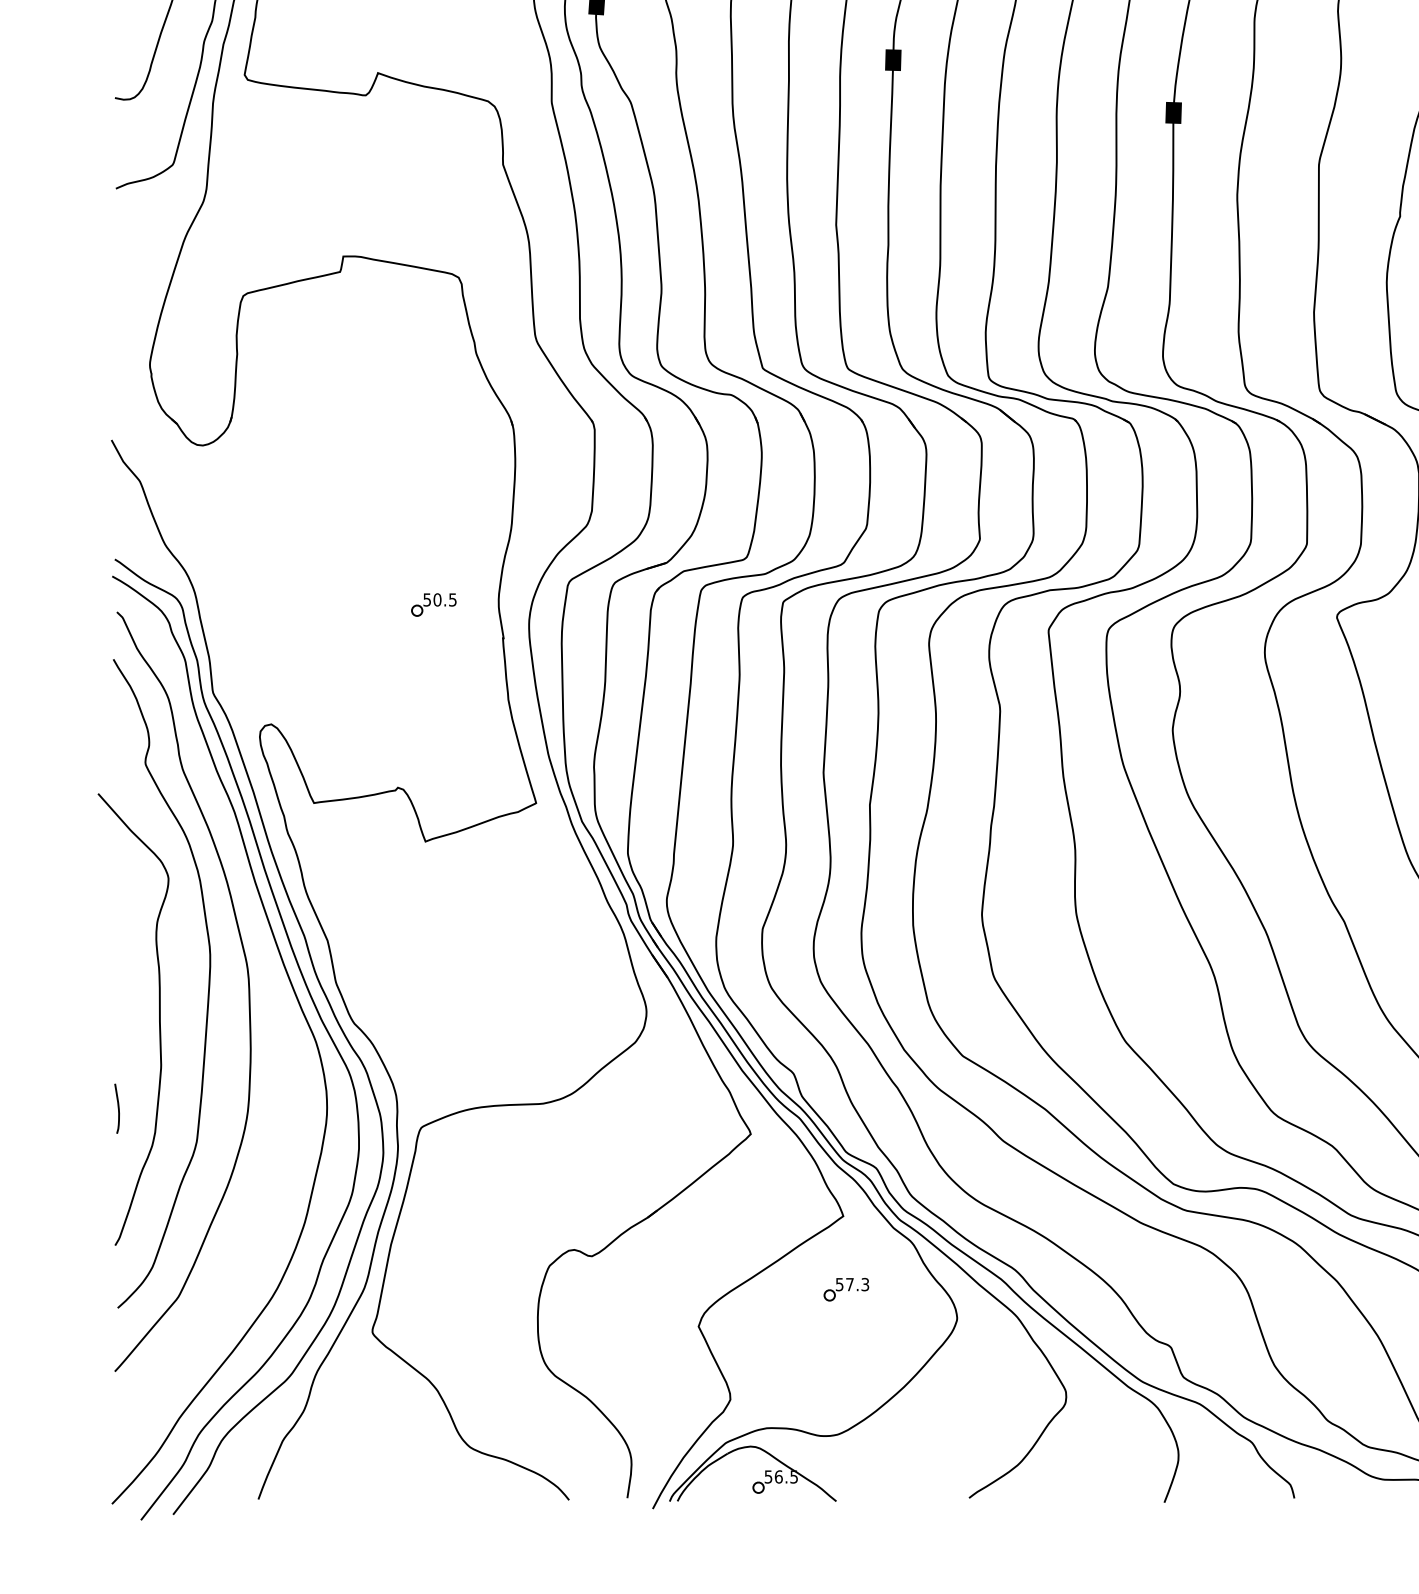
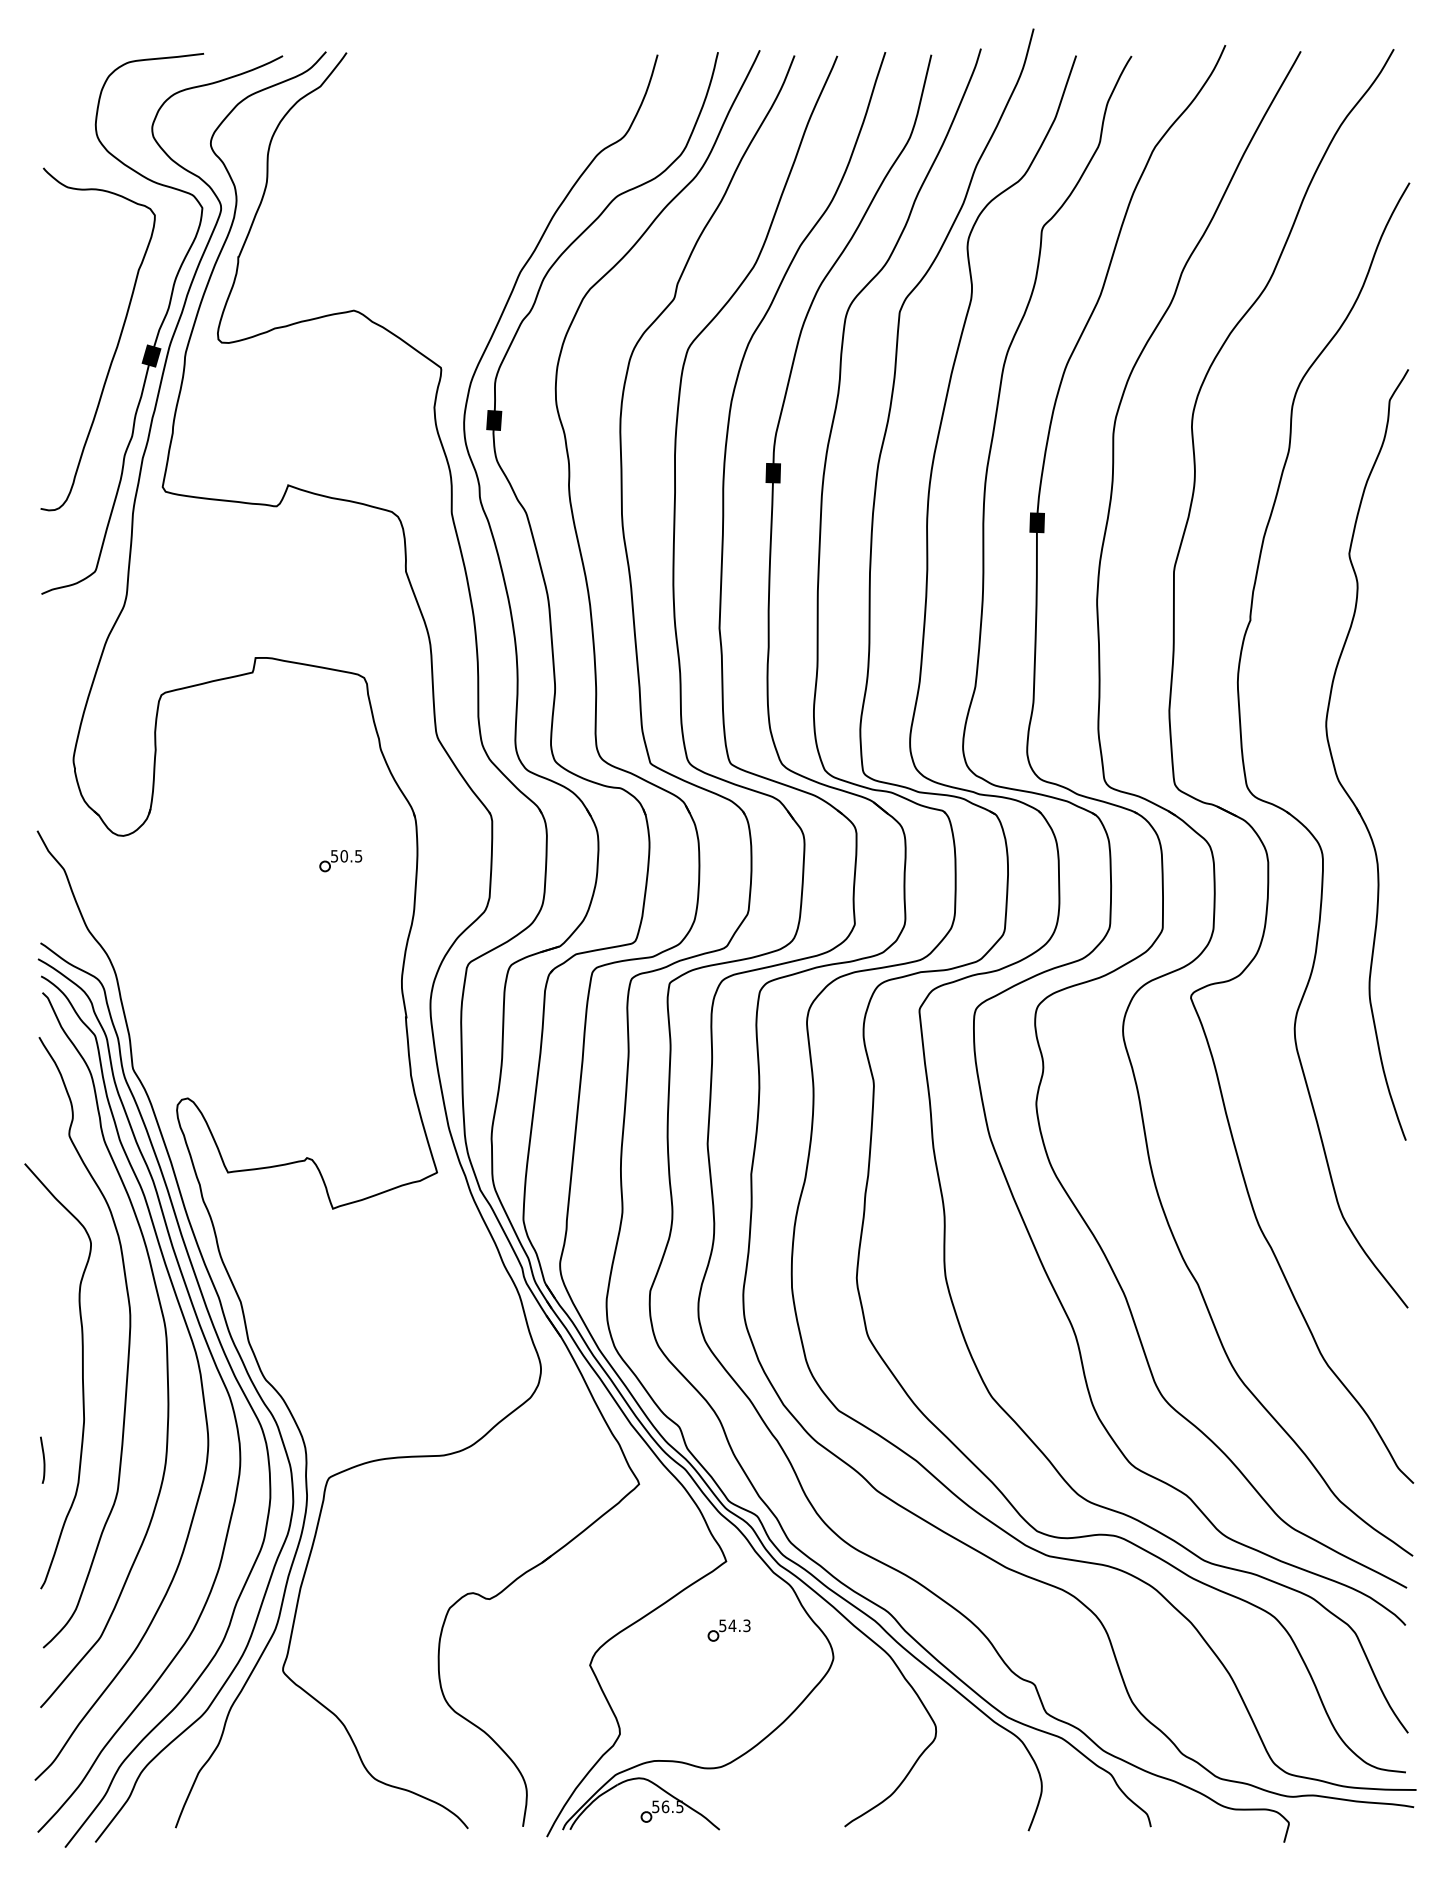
part: (433, 605) -> (340, 861), moved
curve: (280, 1002) -> (196, 1360), added
text: (849, 1284) -> (732, 1625), 57.3 -> 54.3

